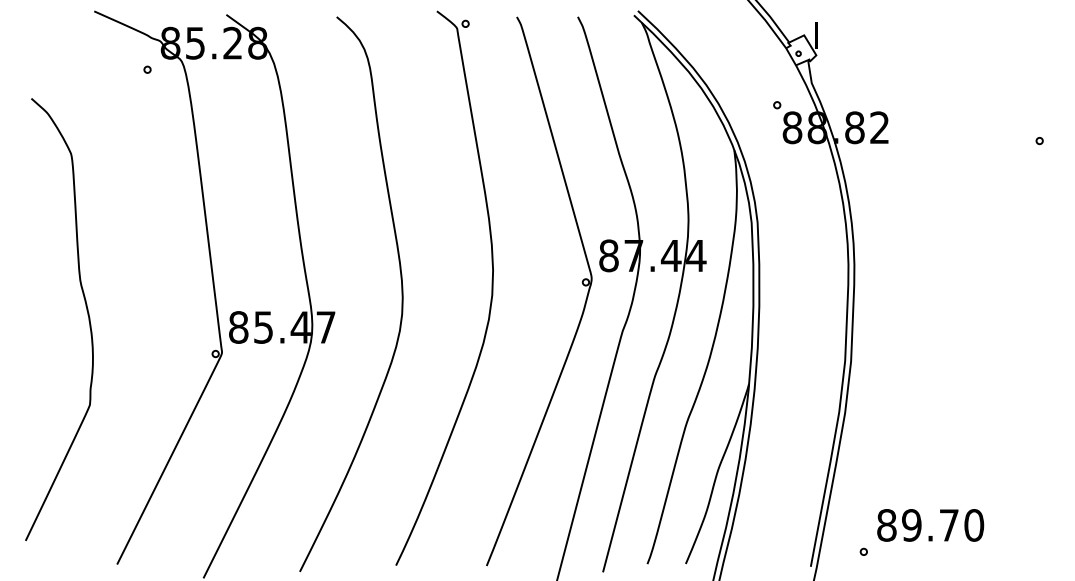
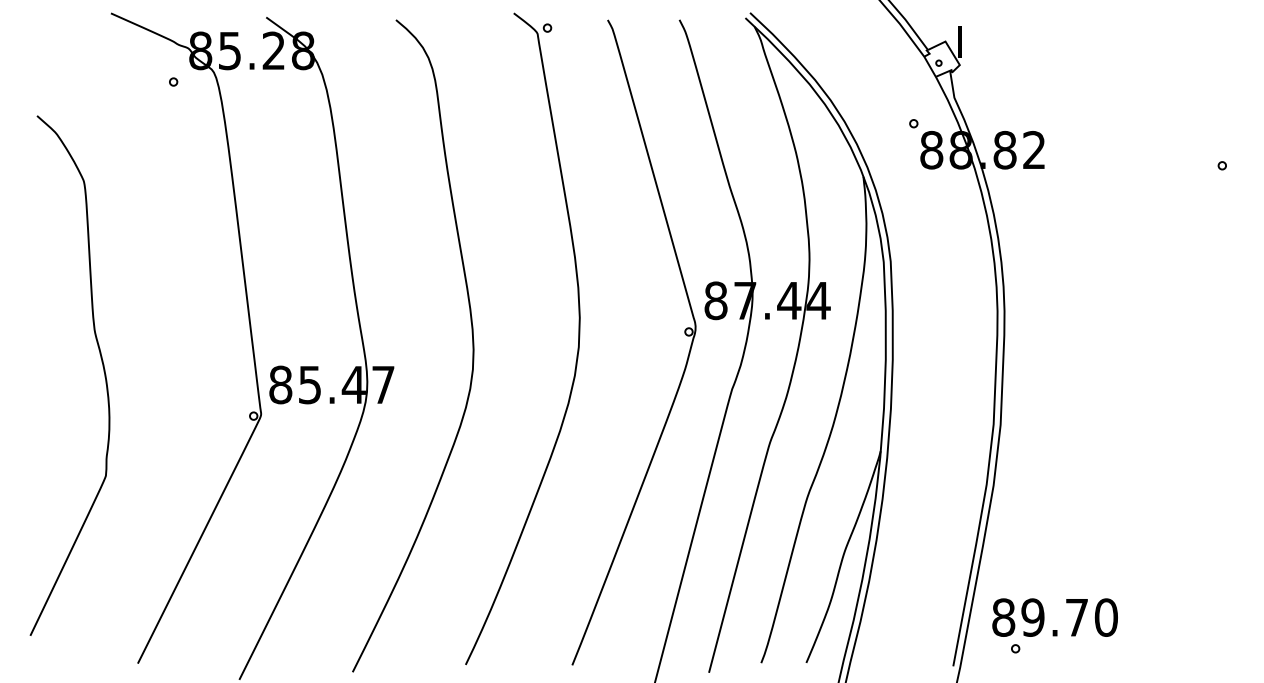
text: (930, 525) -> (1054, 617), moved

